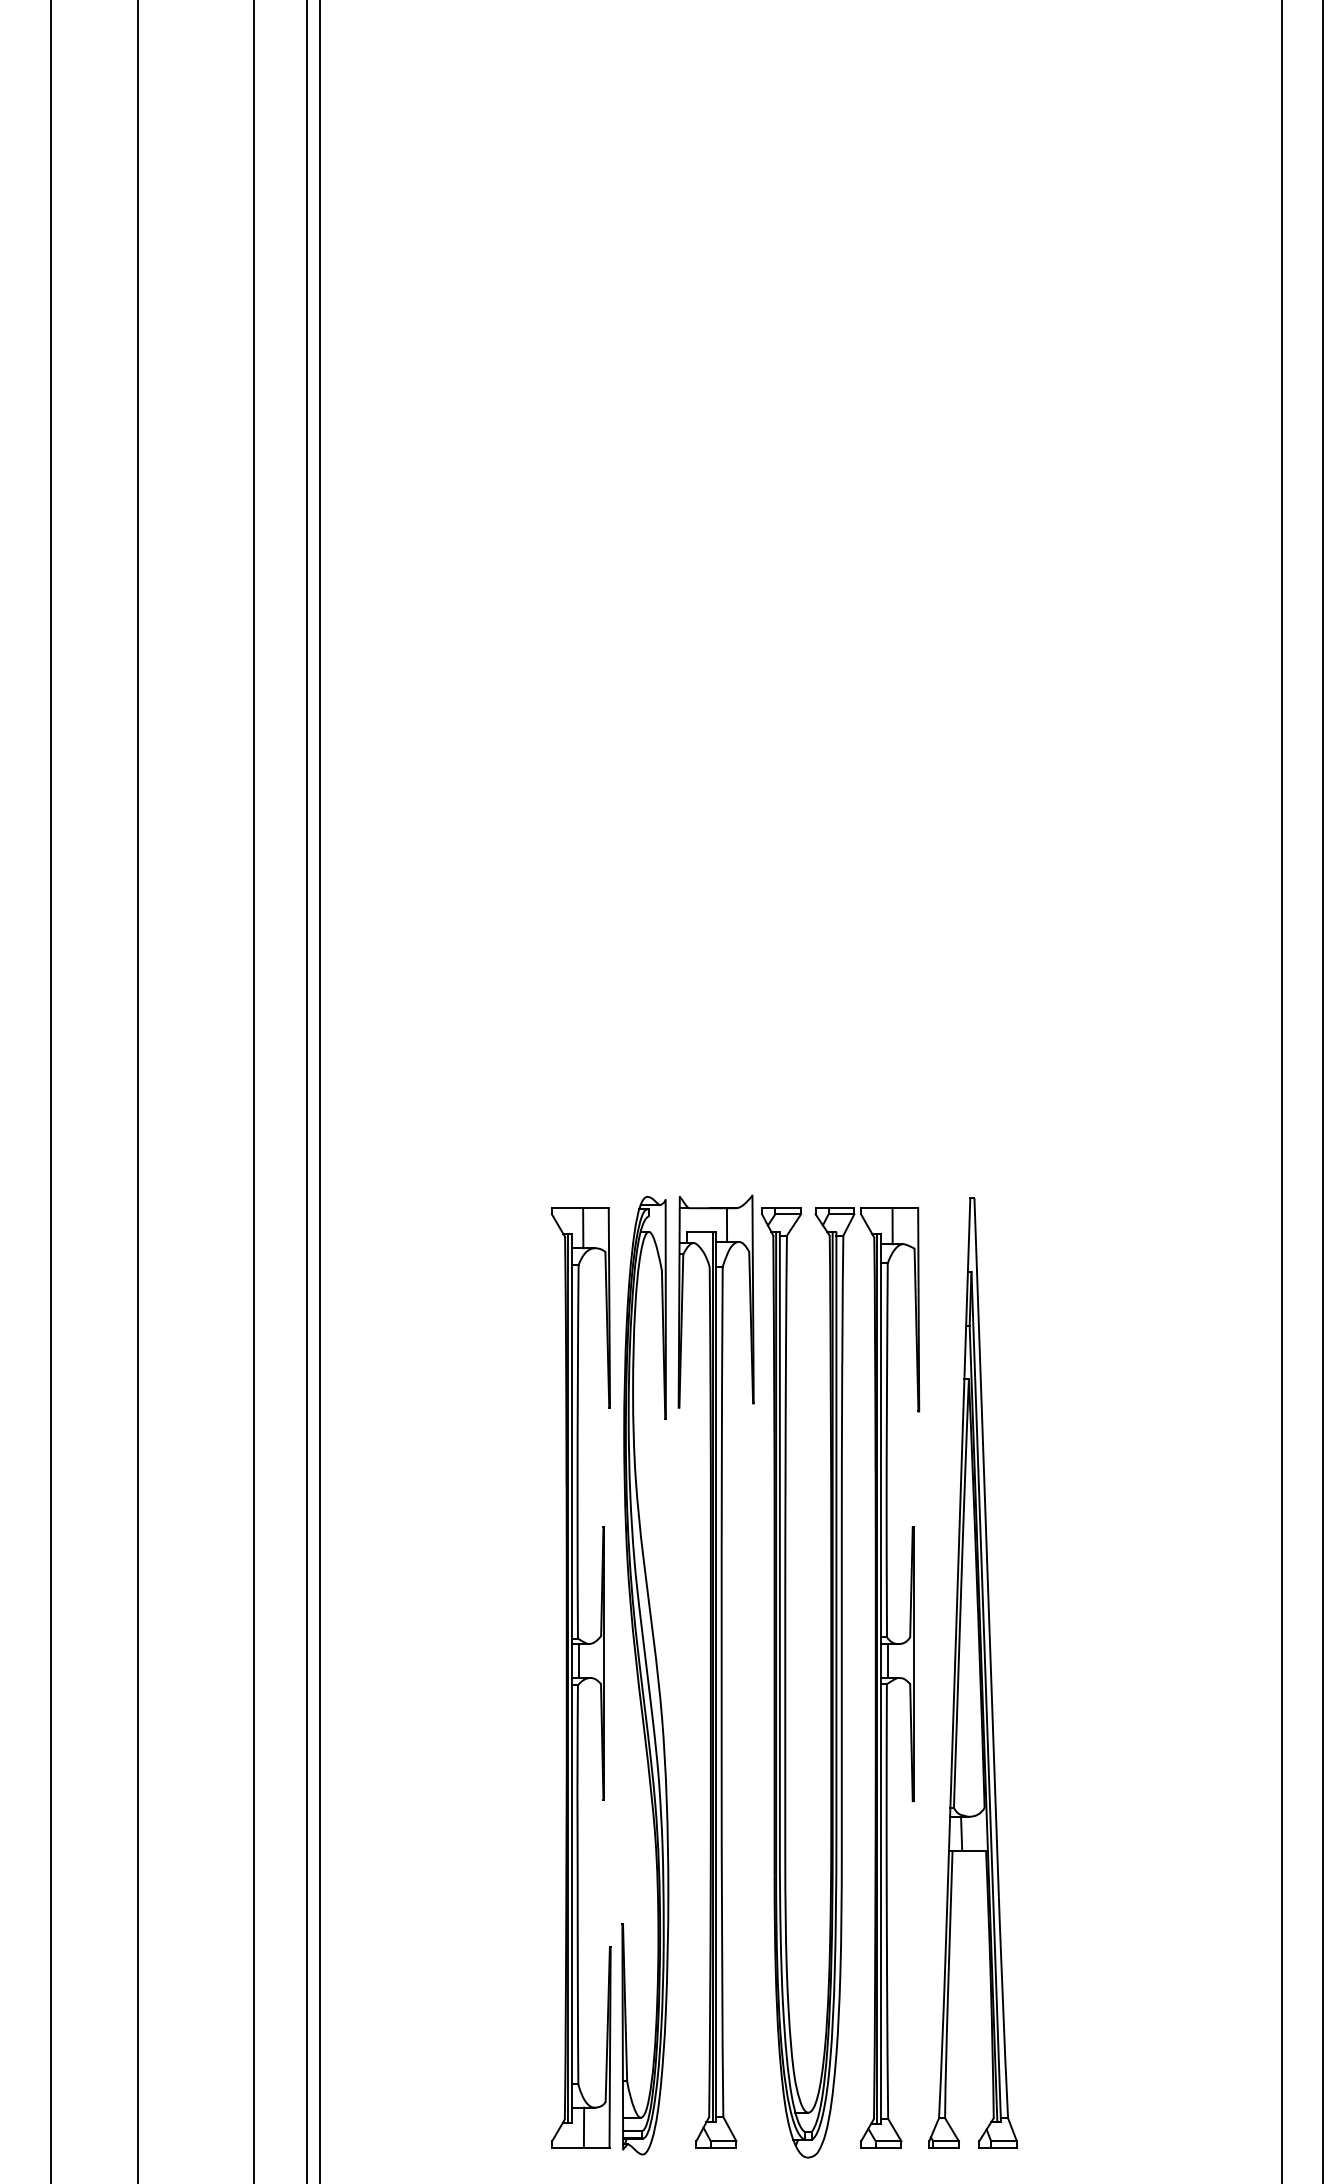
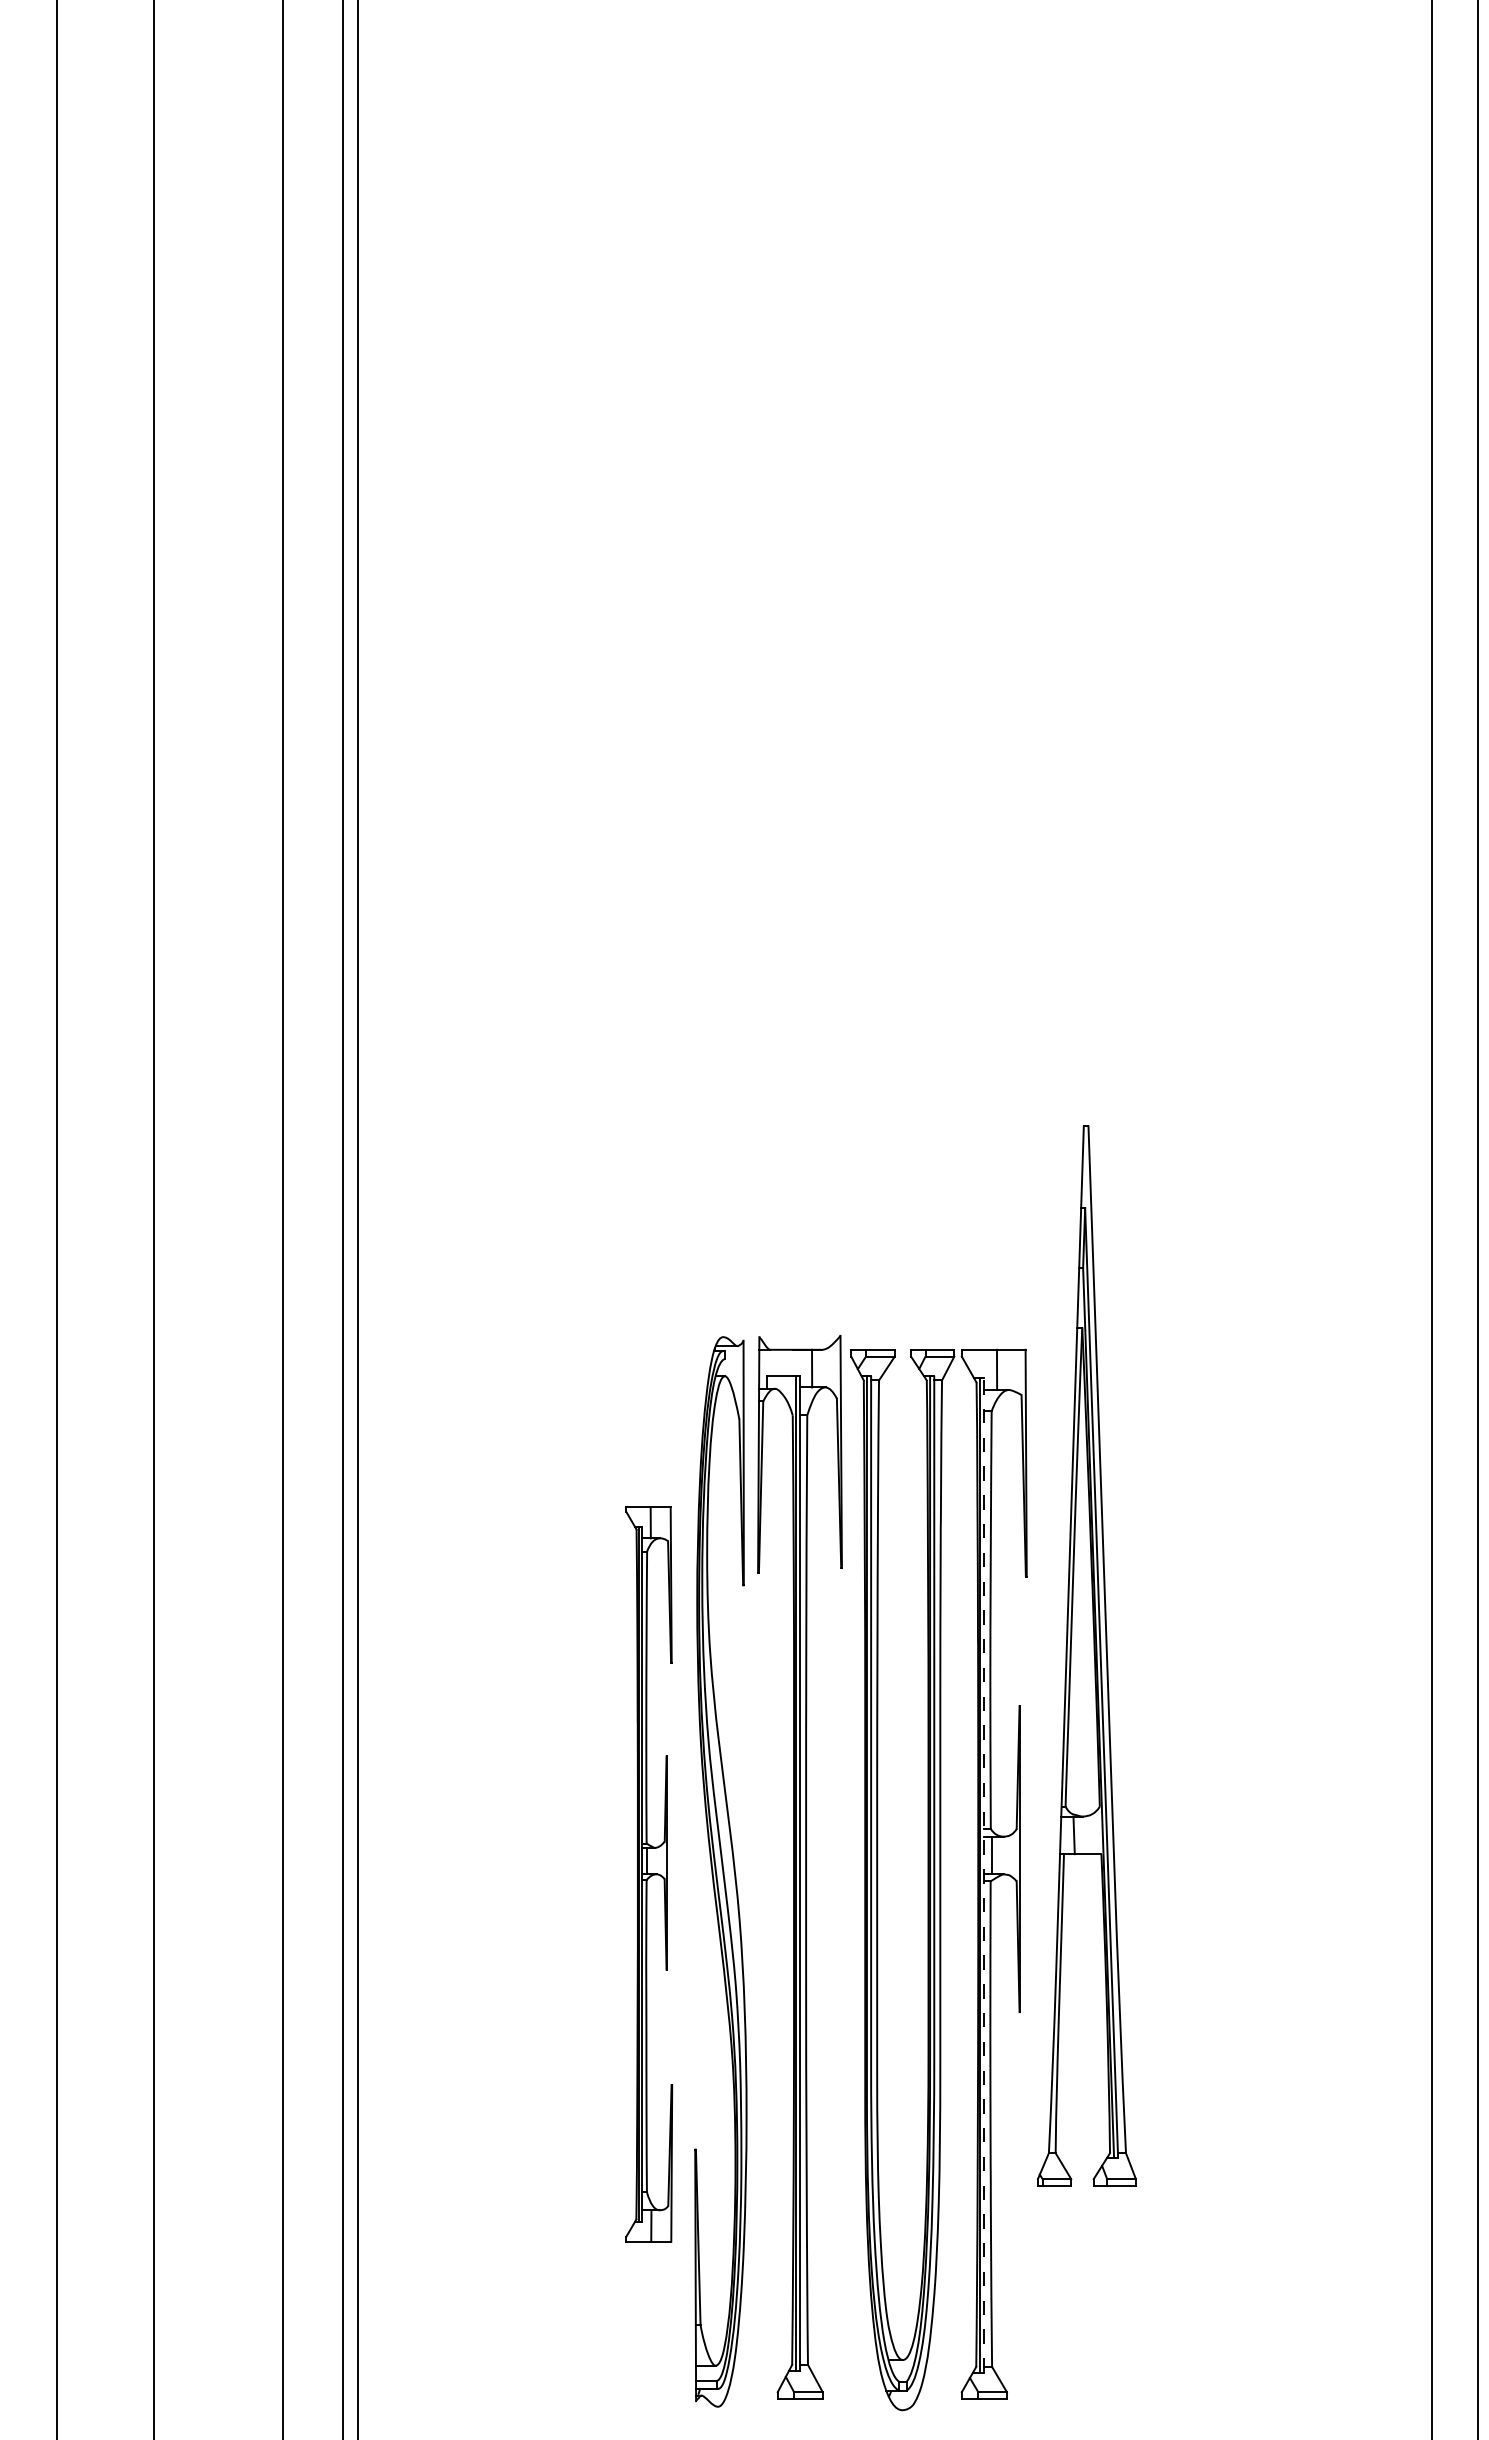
part: (972, 1672) -> (1086, 1655), moved
part: (580, 1677) -> (648, 1873), size x0.7
line: (881, 1677) -> (984, 1874), solid -> dashed

